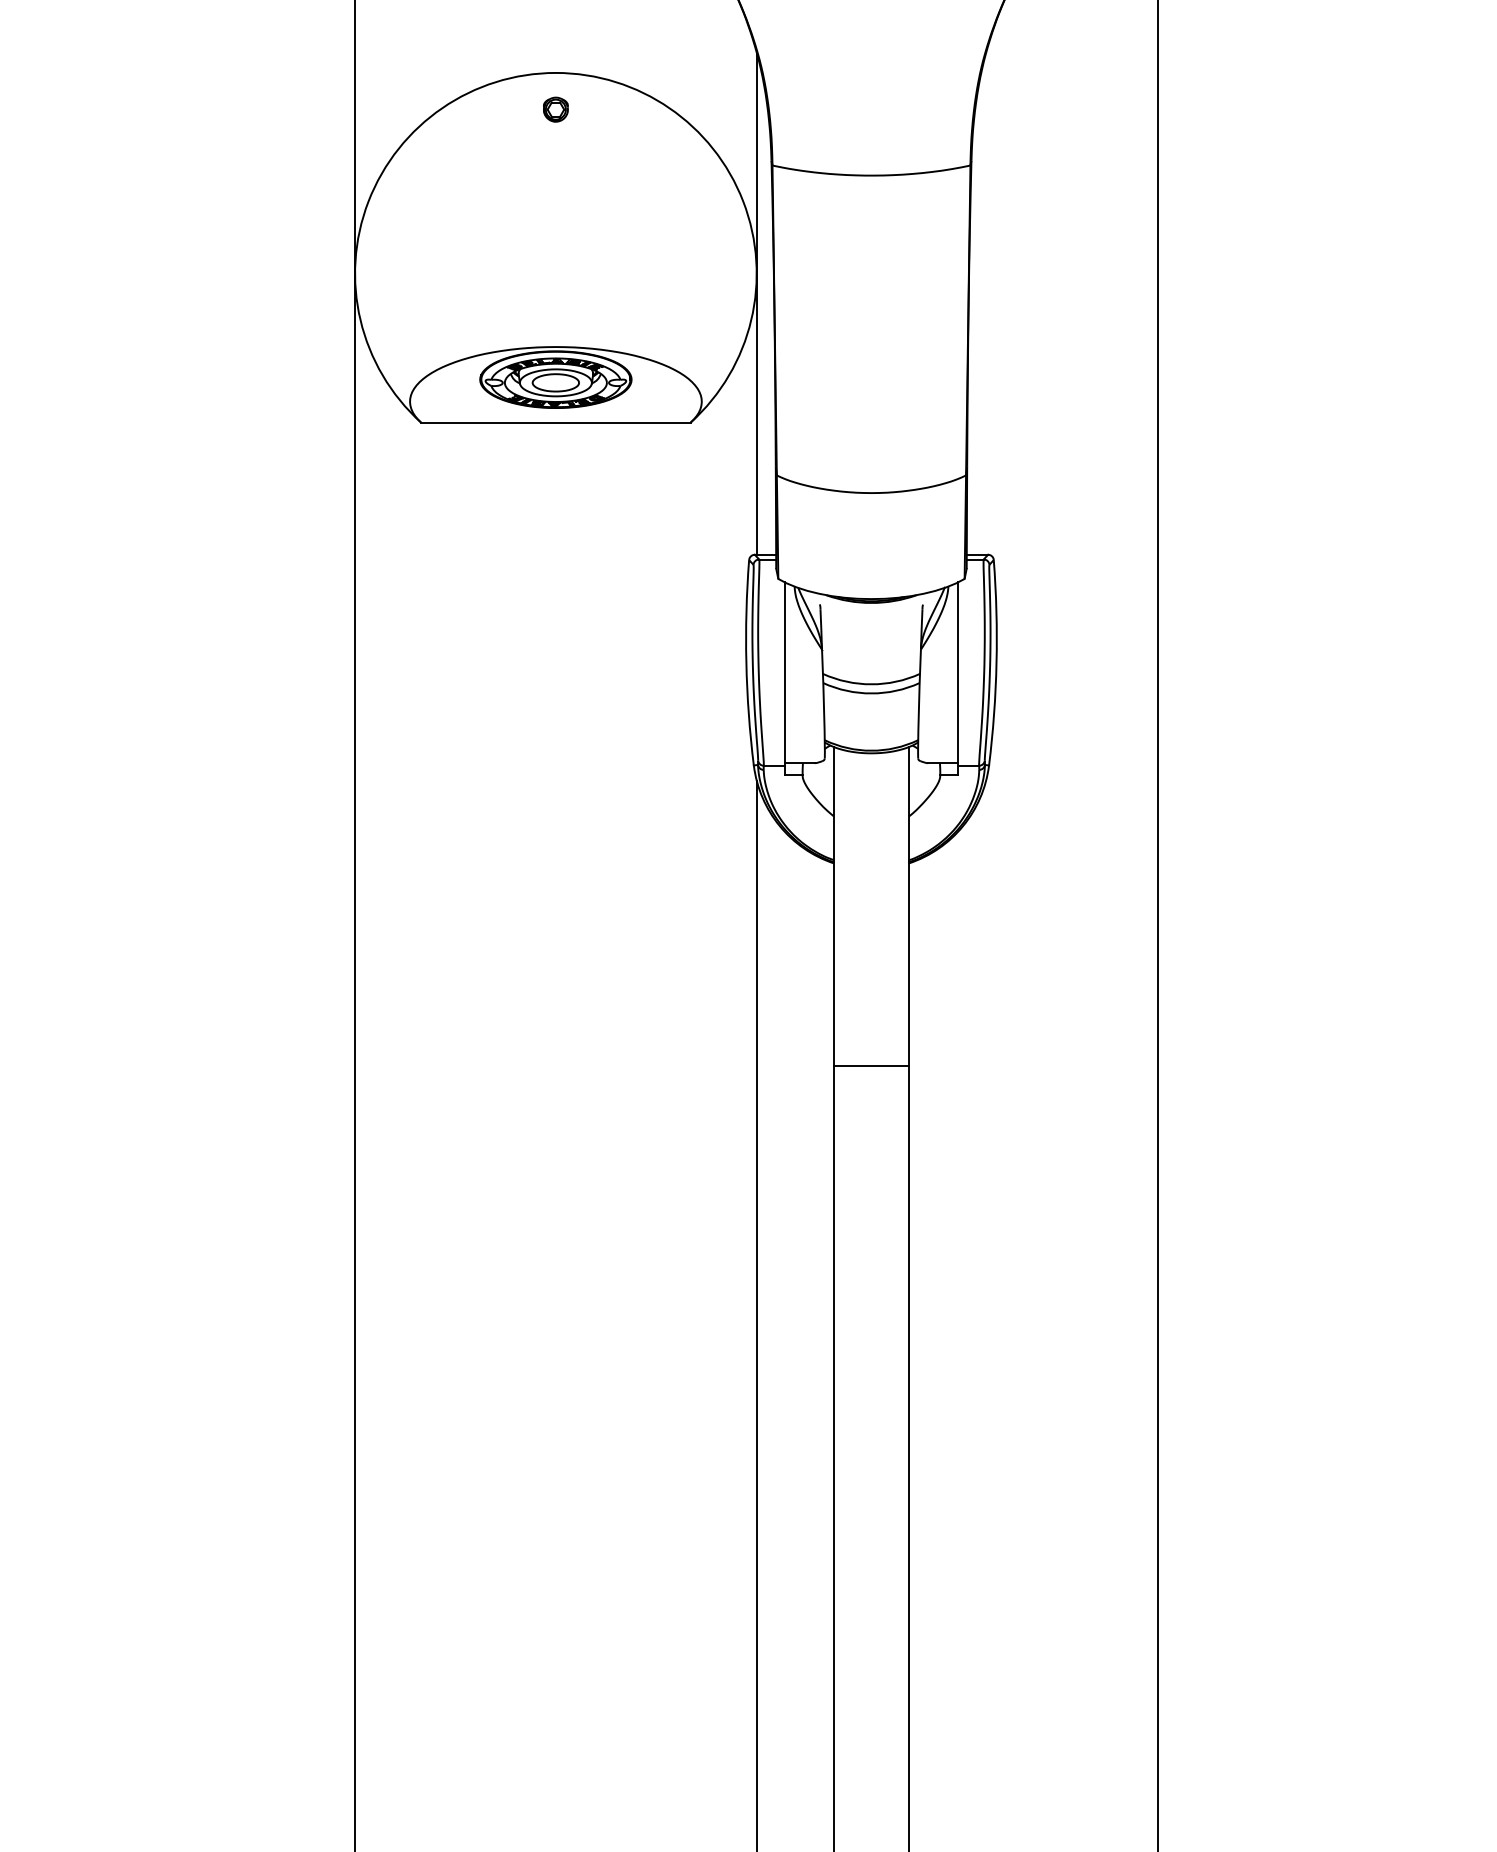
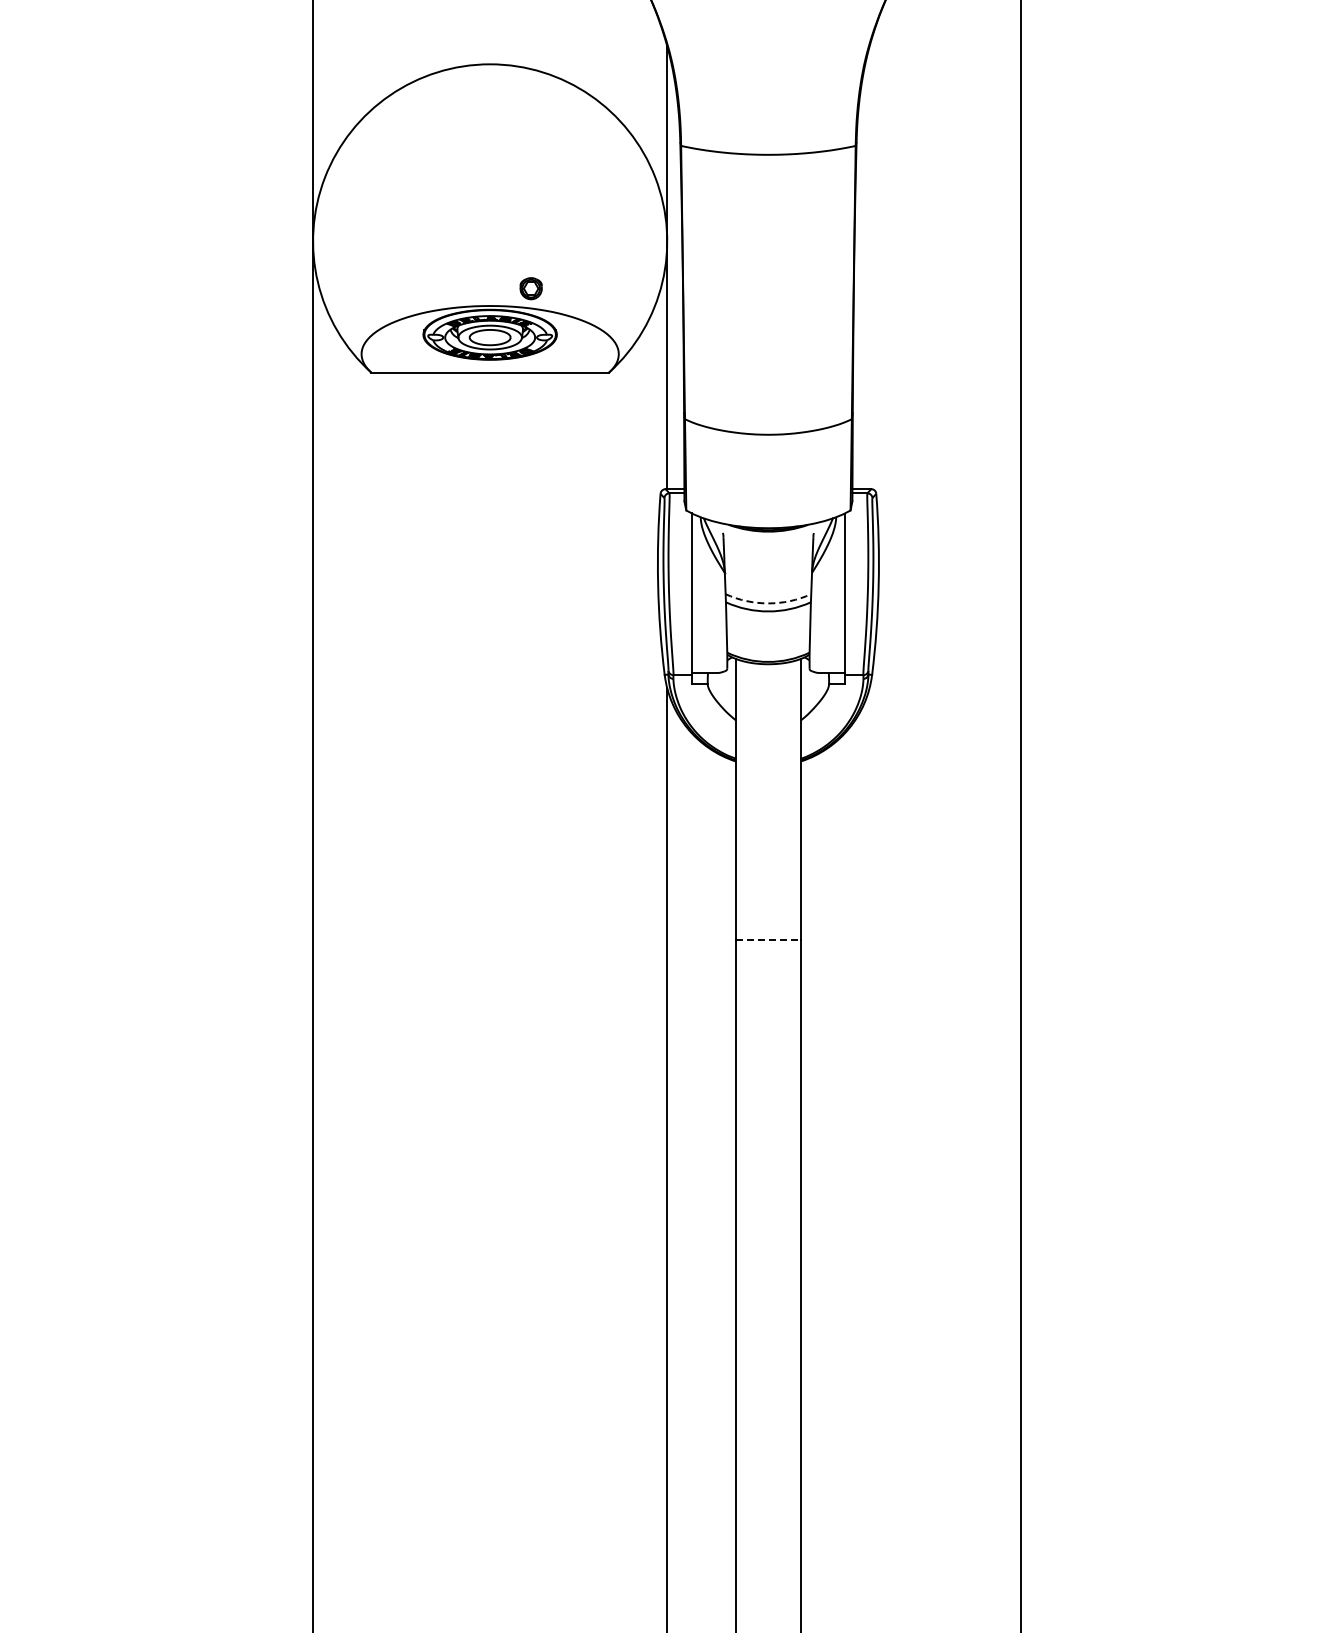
part: (555, 109) -> (530, 288), moved
arc: (871, 684) -> (768, 603), solid -> dashed
line: (871, 1065) -> (768, 939), solid -> dashed

